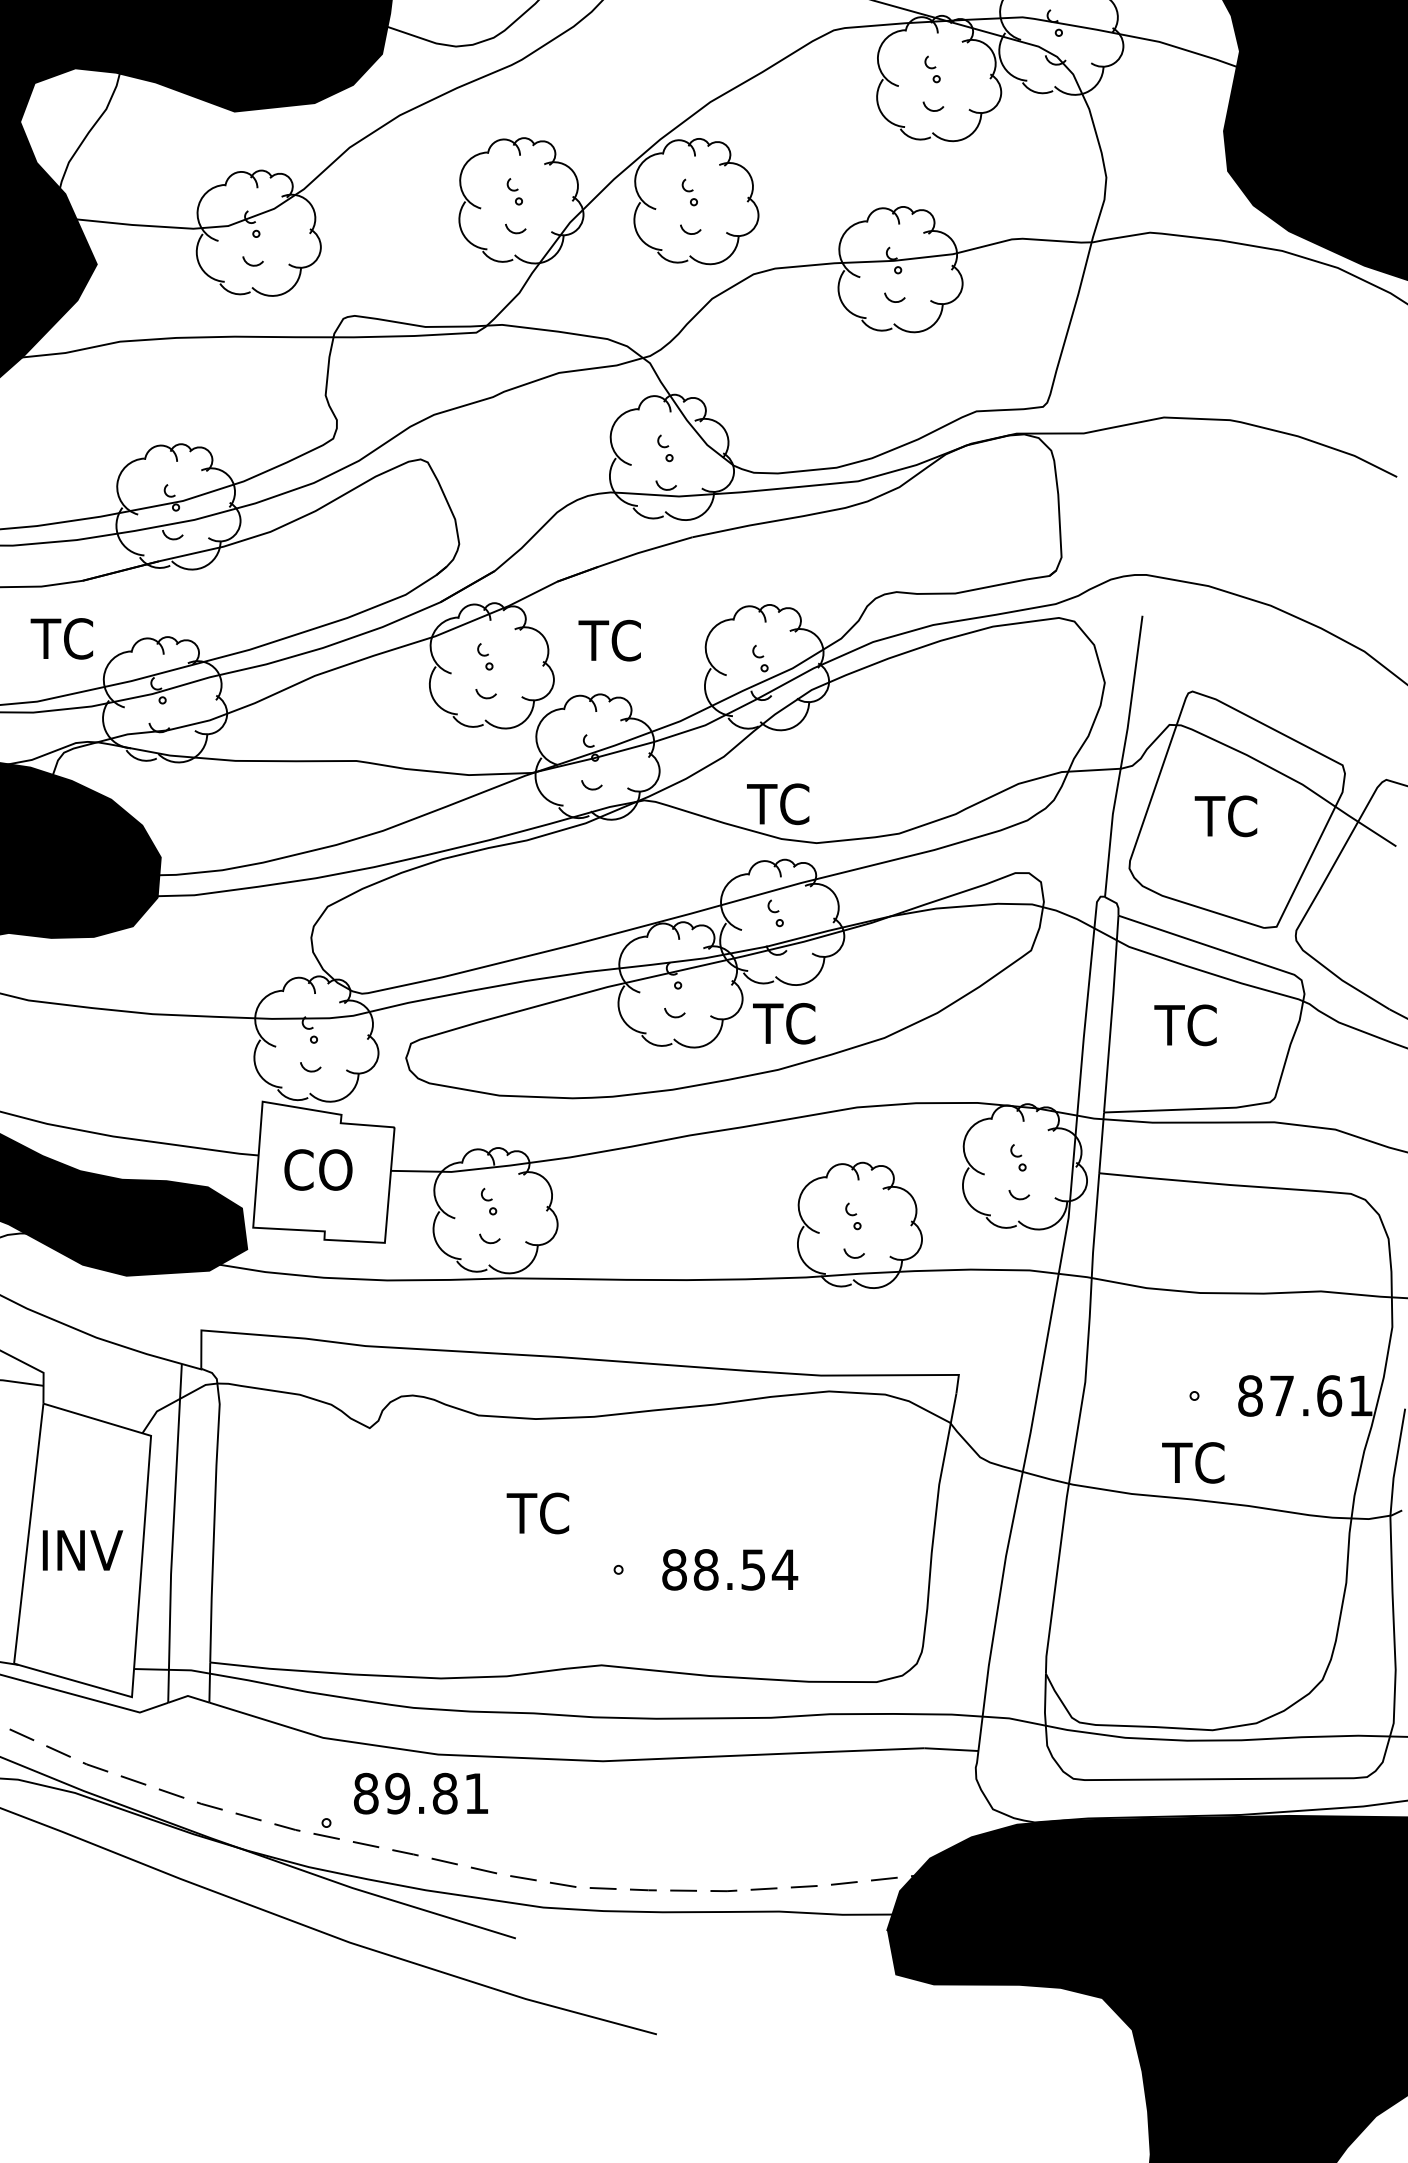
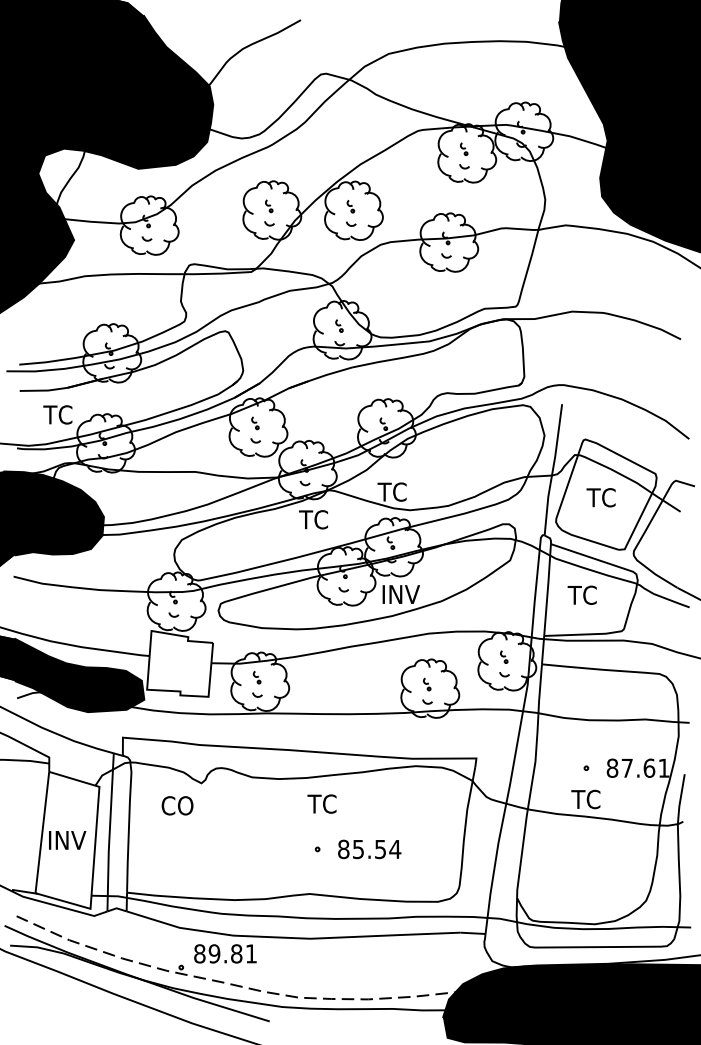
text: (609, 640) -> (313, 519), moved
text: (793, 1023) -> (399, 594), TC -> INV
text: (318, 1169) -> (177, 805), moved
text: (536, 1512) -> (321, 803), moved
text: (706, 1569) -> (358, 849), 88.54 -> 85.54

